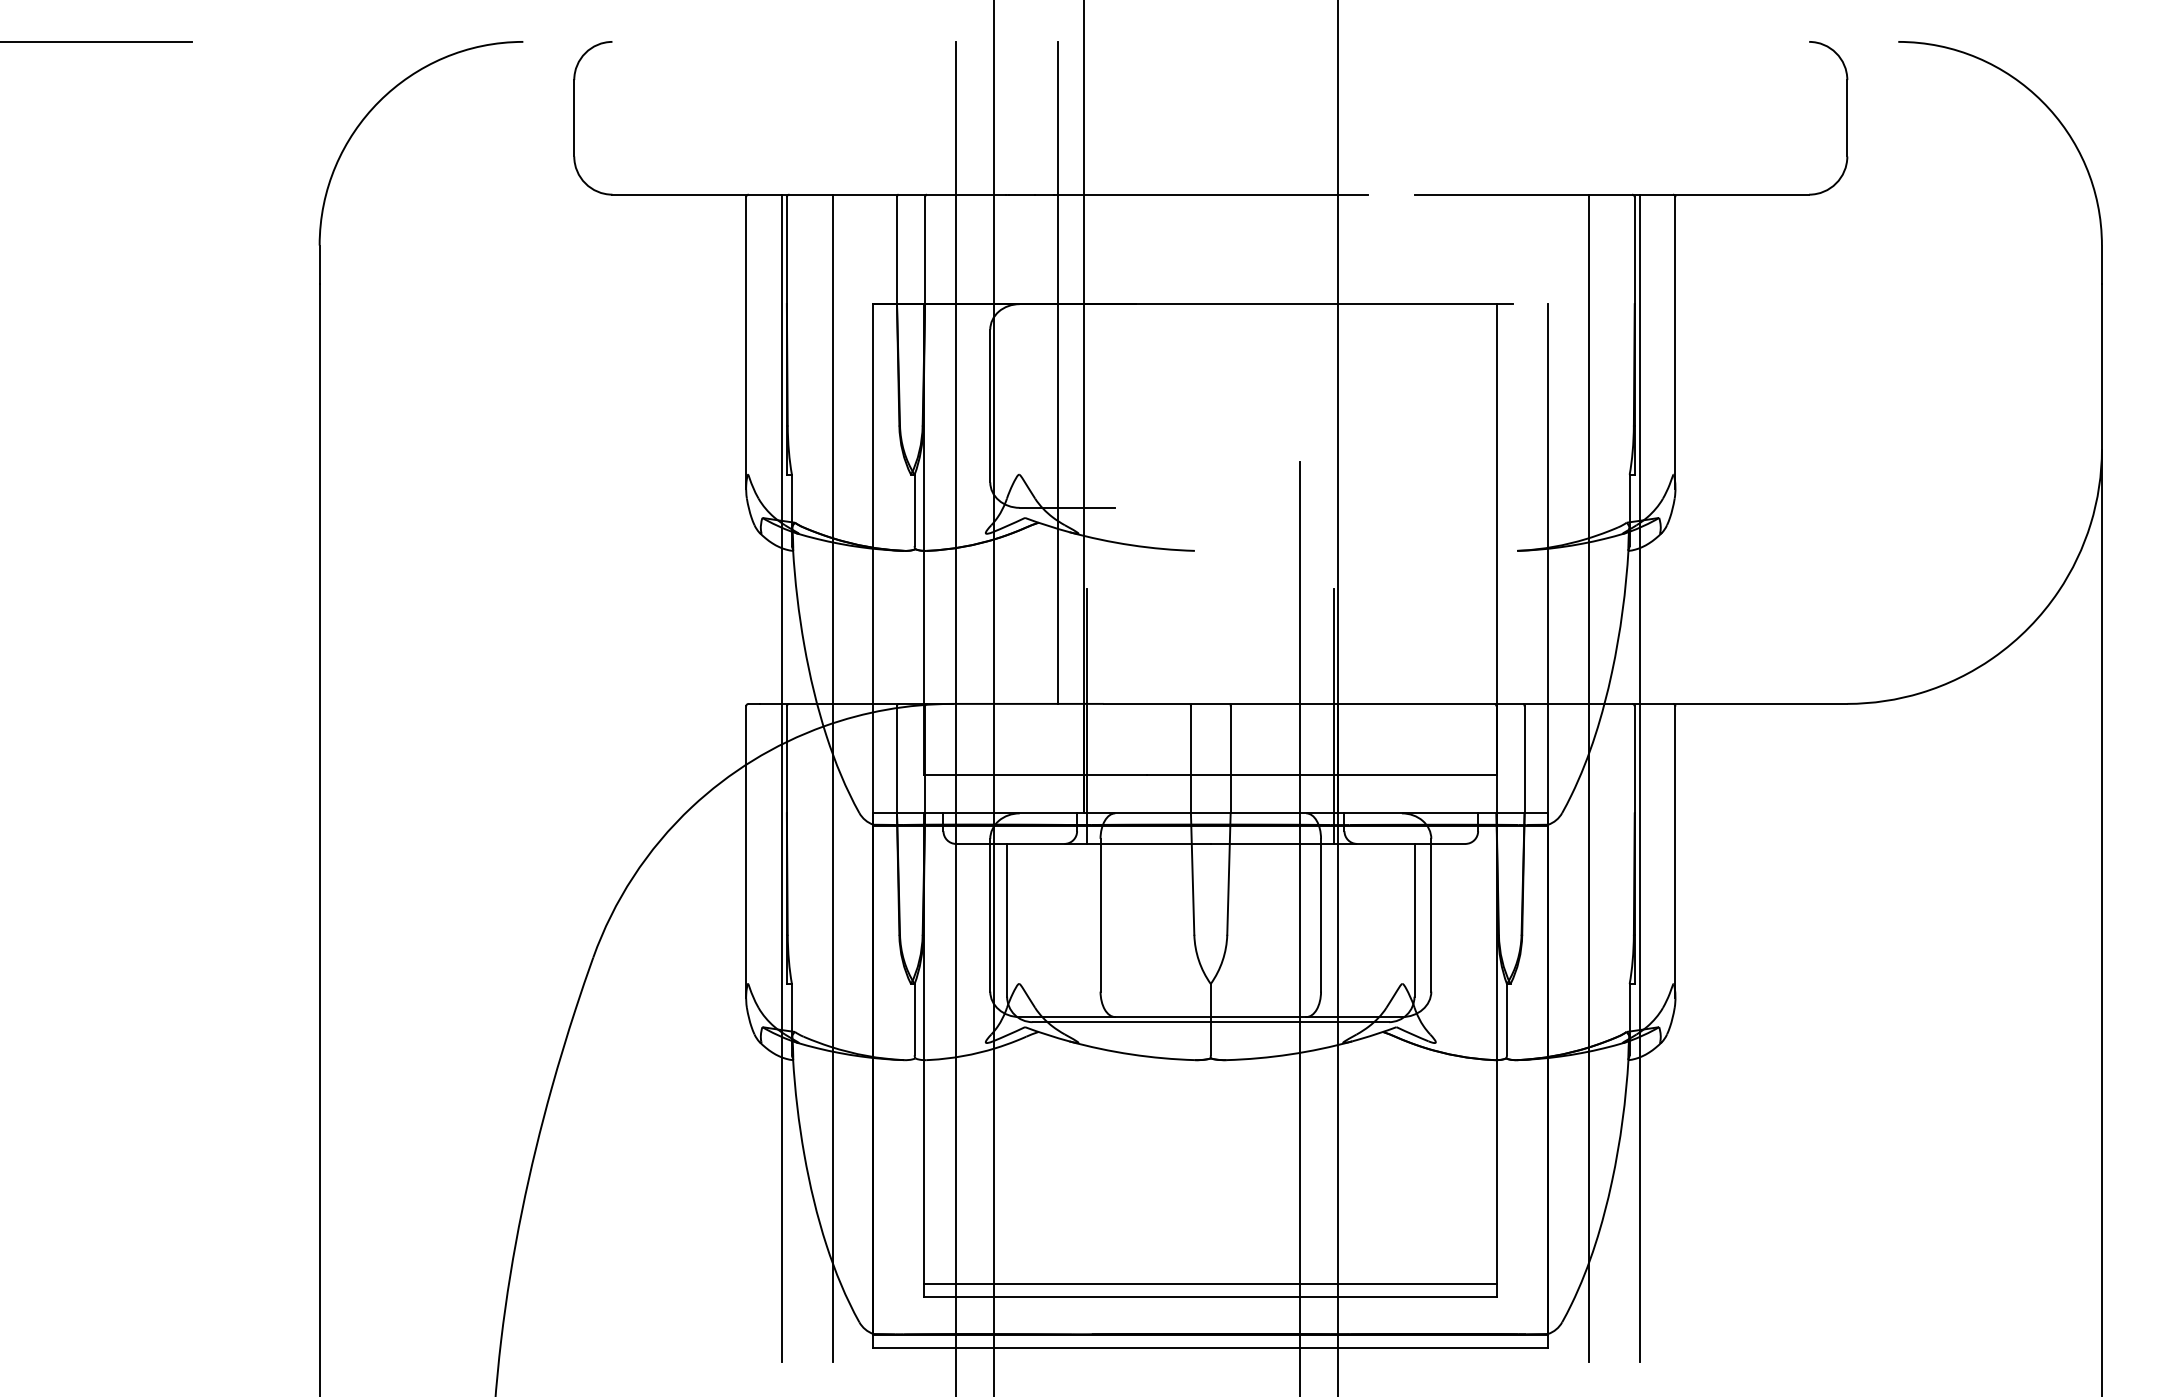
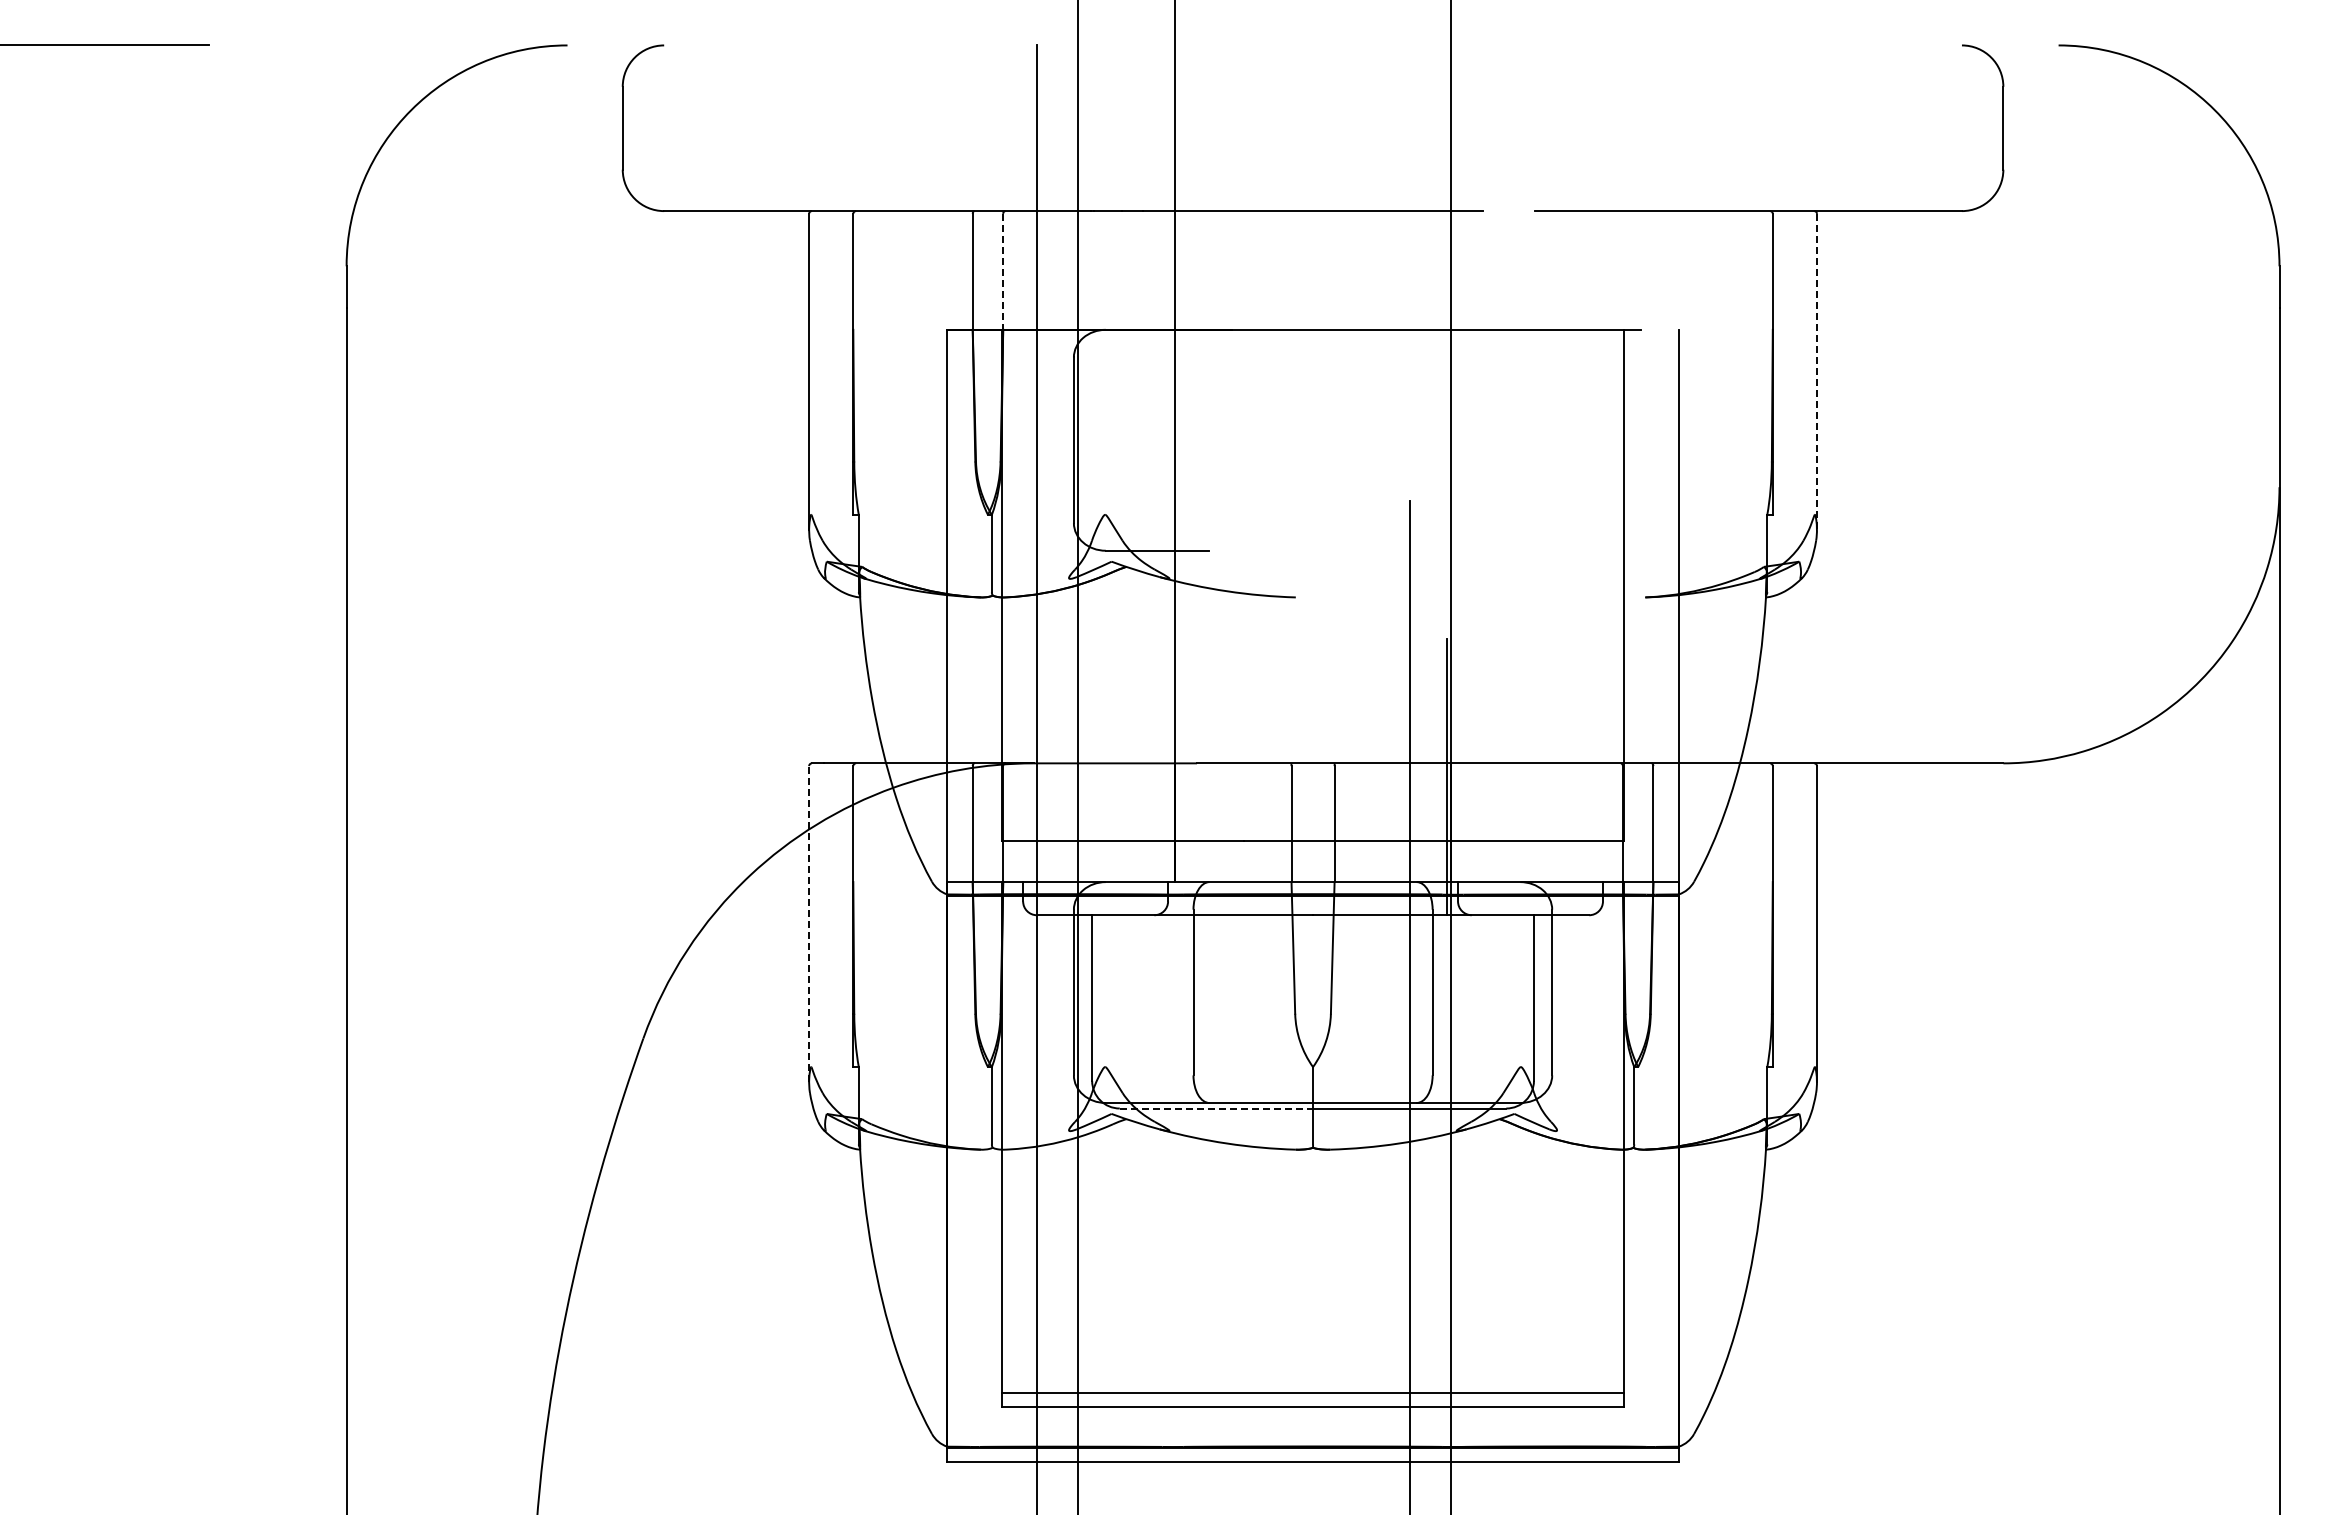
line: (925, 250) -> (1003, 271), solid -> dashed
line: (1675, 343) -> (1816, 372), solid -> dashed
line: (1058, 372) -> (1147, 404), removed
line: (1087, 716) -> (1179, 777), removed
line: (781, 778) -> (847, 844), removed
line: (833, 778) -> (903, 844), removed
line: (1589, 778) -> (1723, 844), removed
line: (1639, 778) -> (1778, 844), removed
line: (746, 851) -> (809, 923), solid -> dashed
line: (1121, 1022) -> (1216, 1108), solid -> dashed

